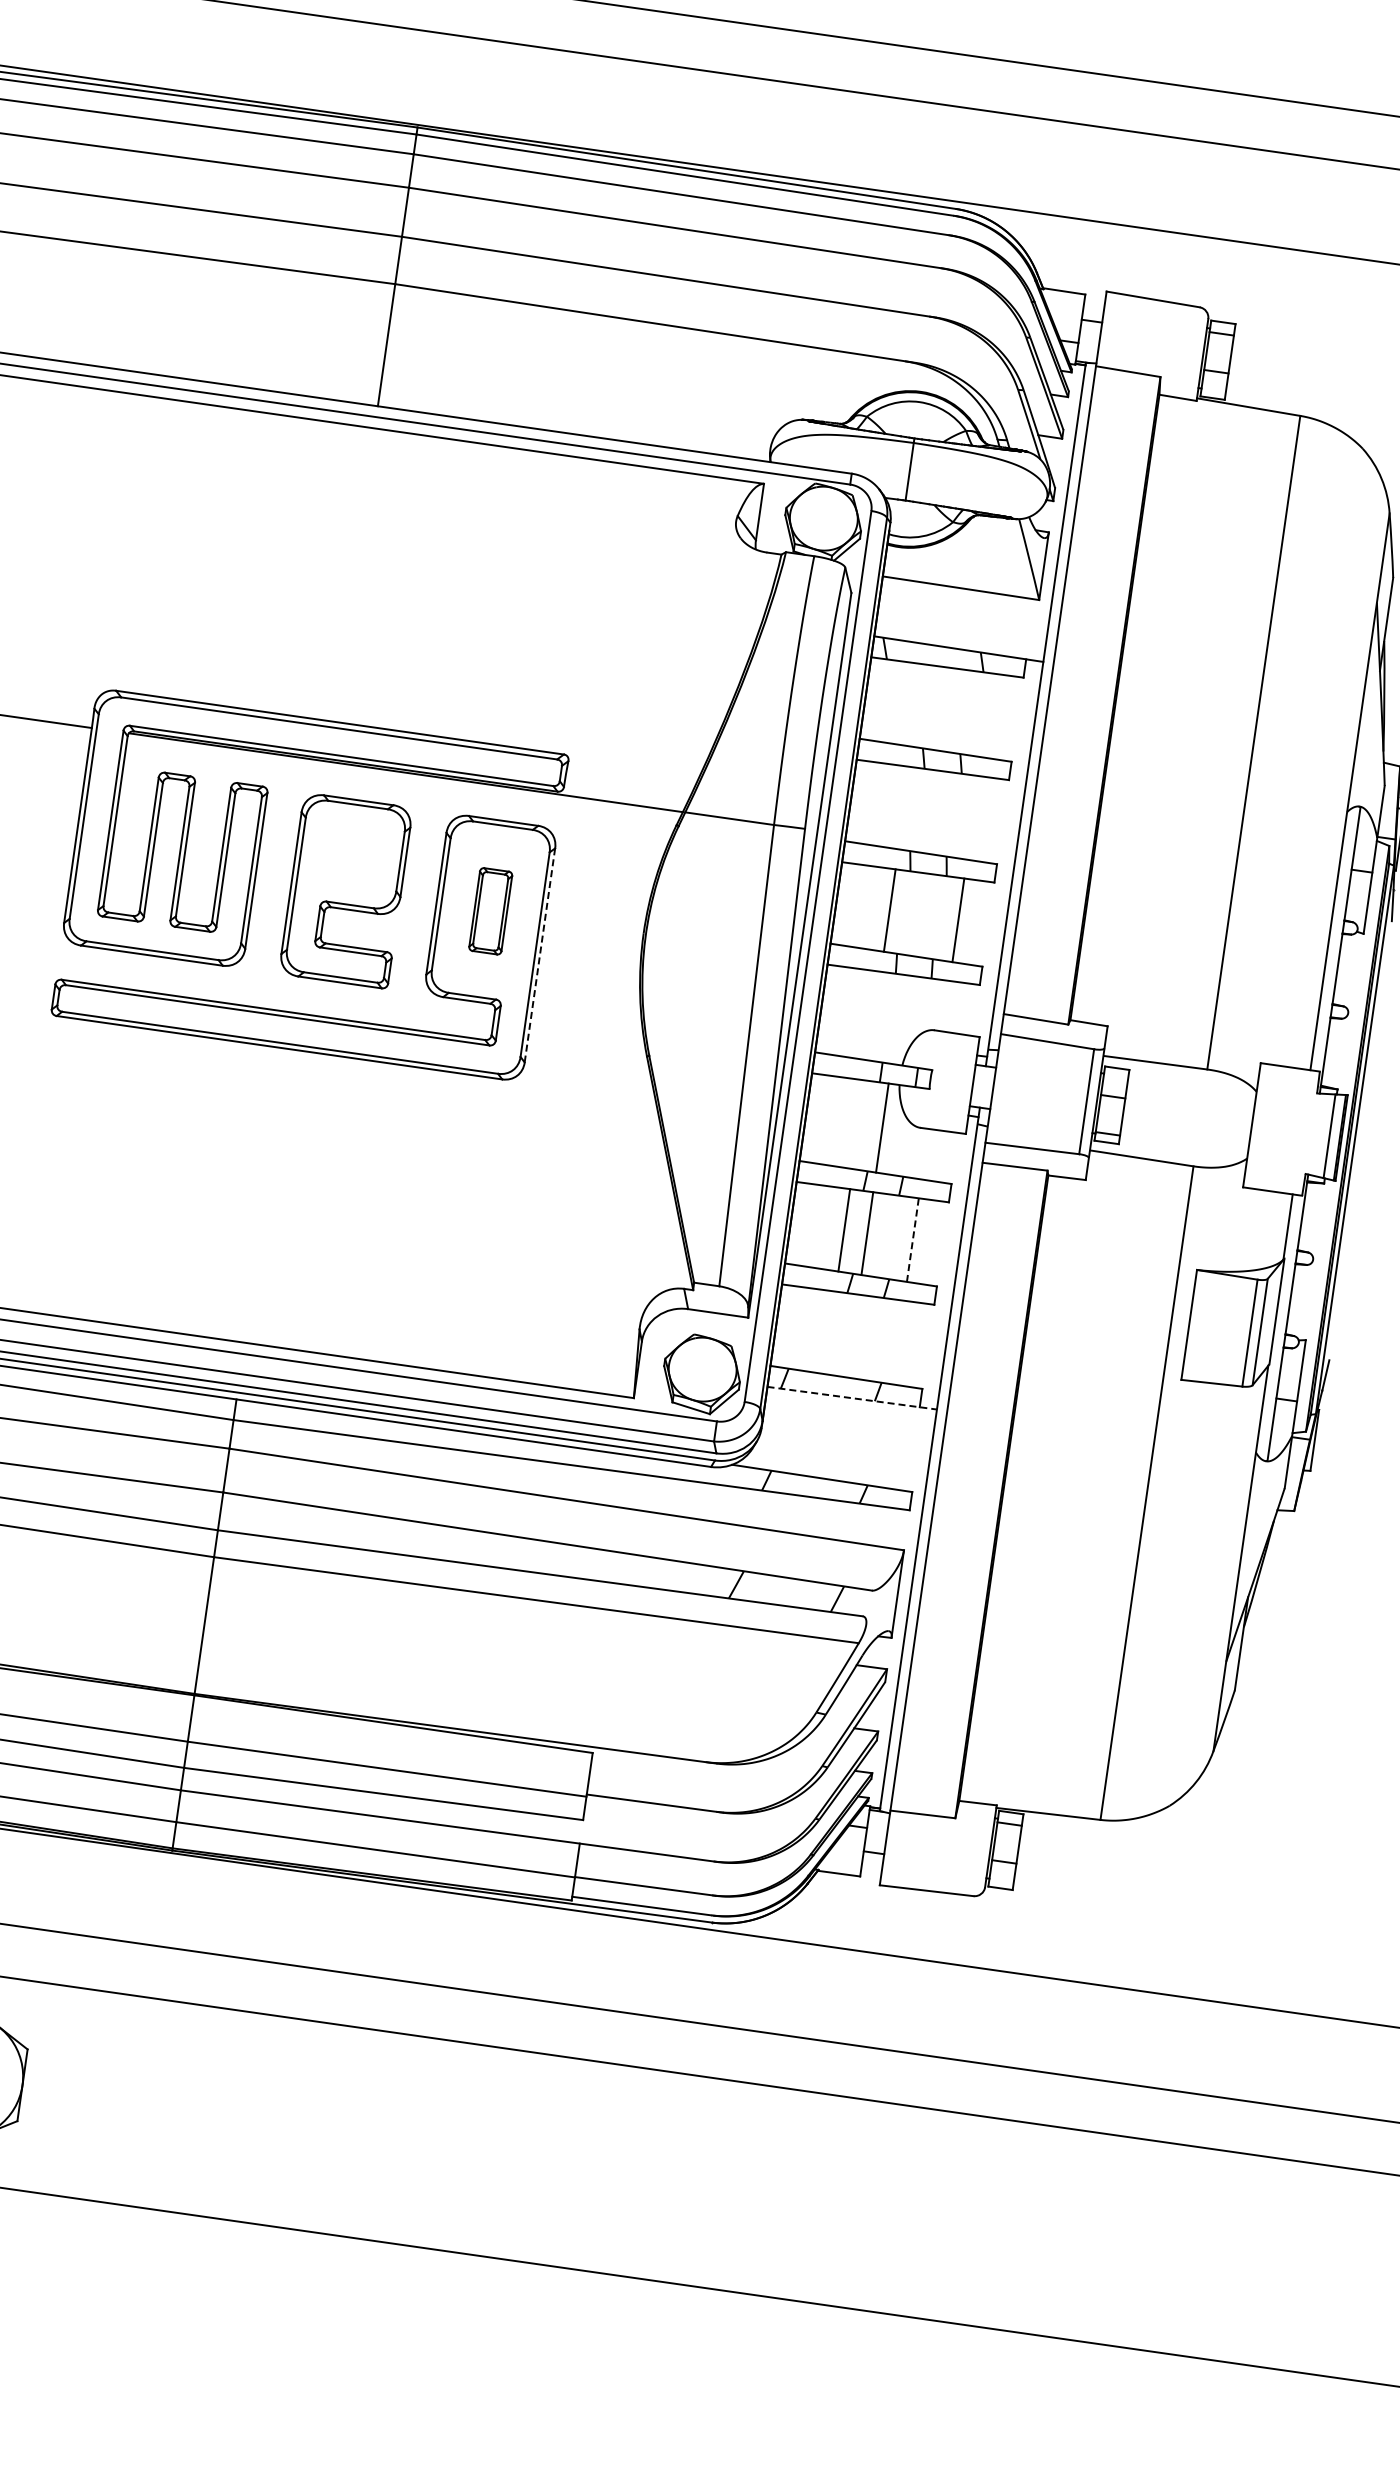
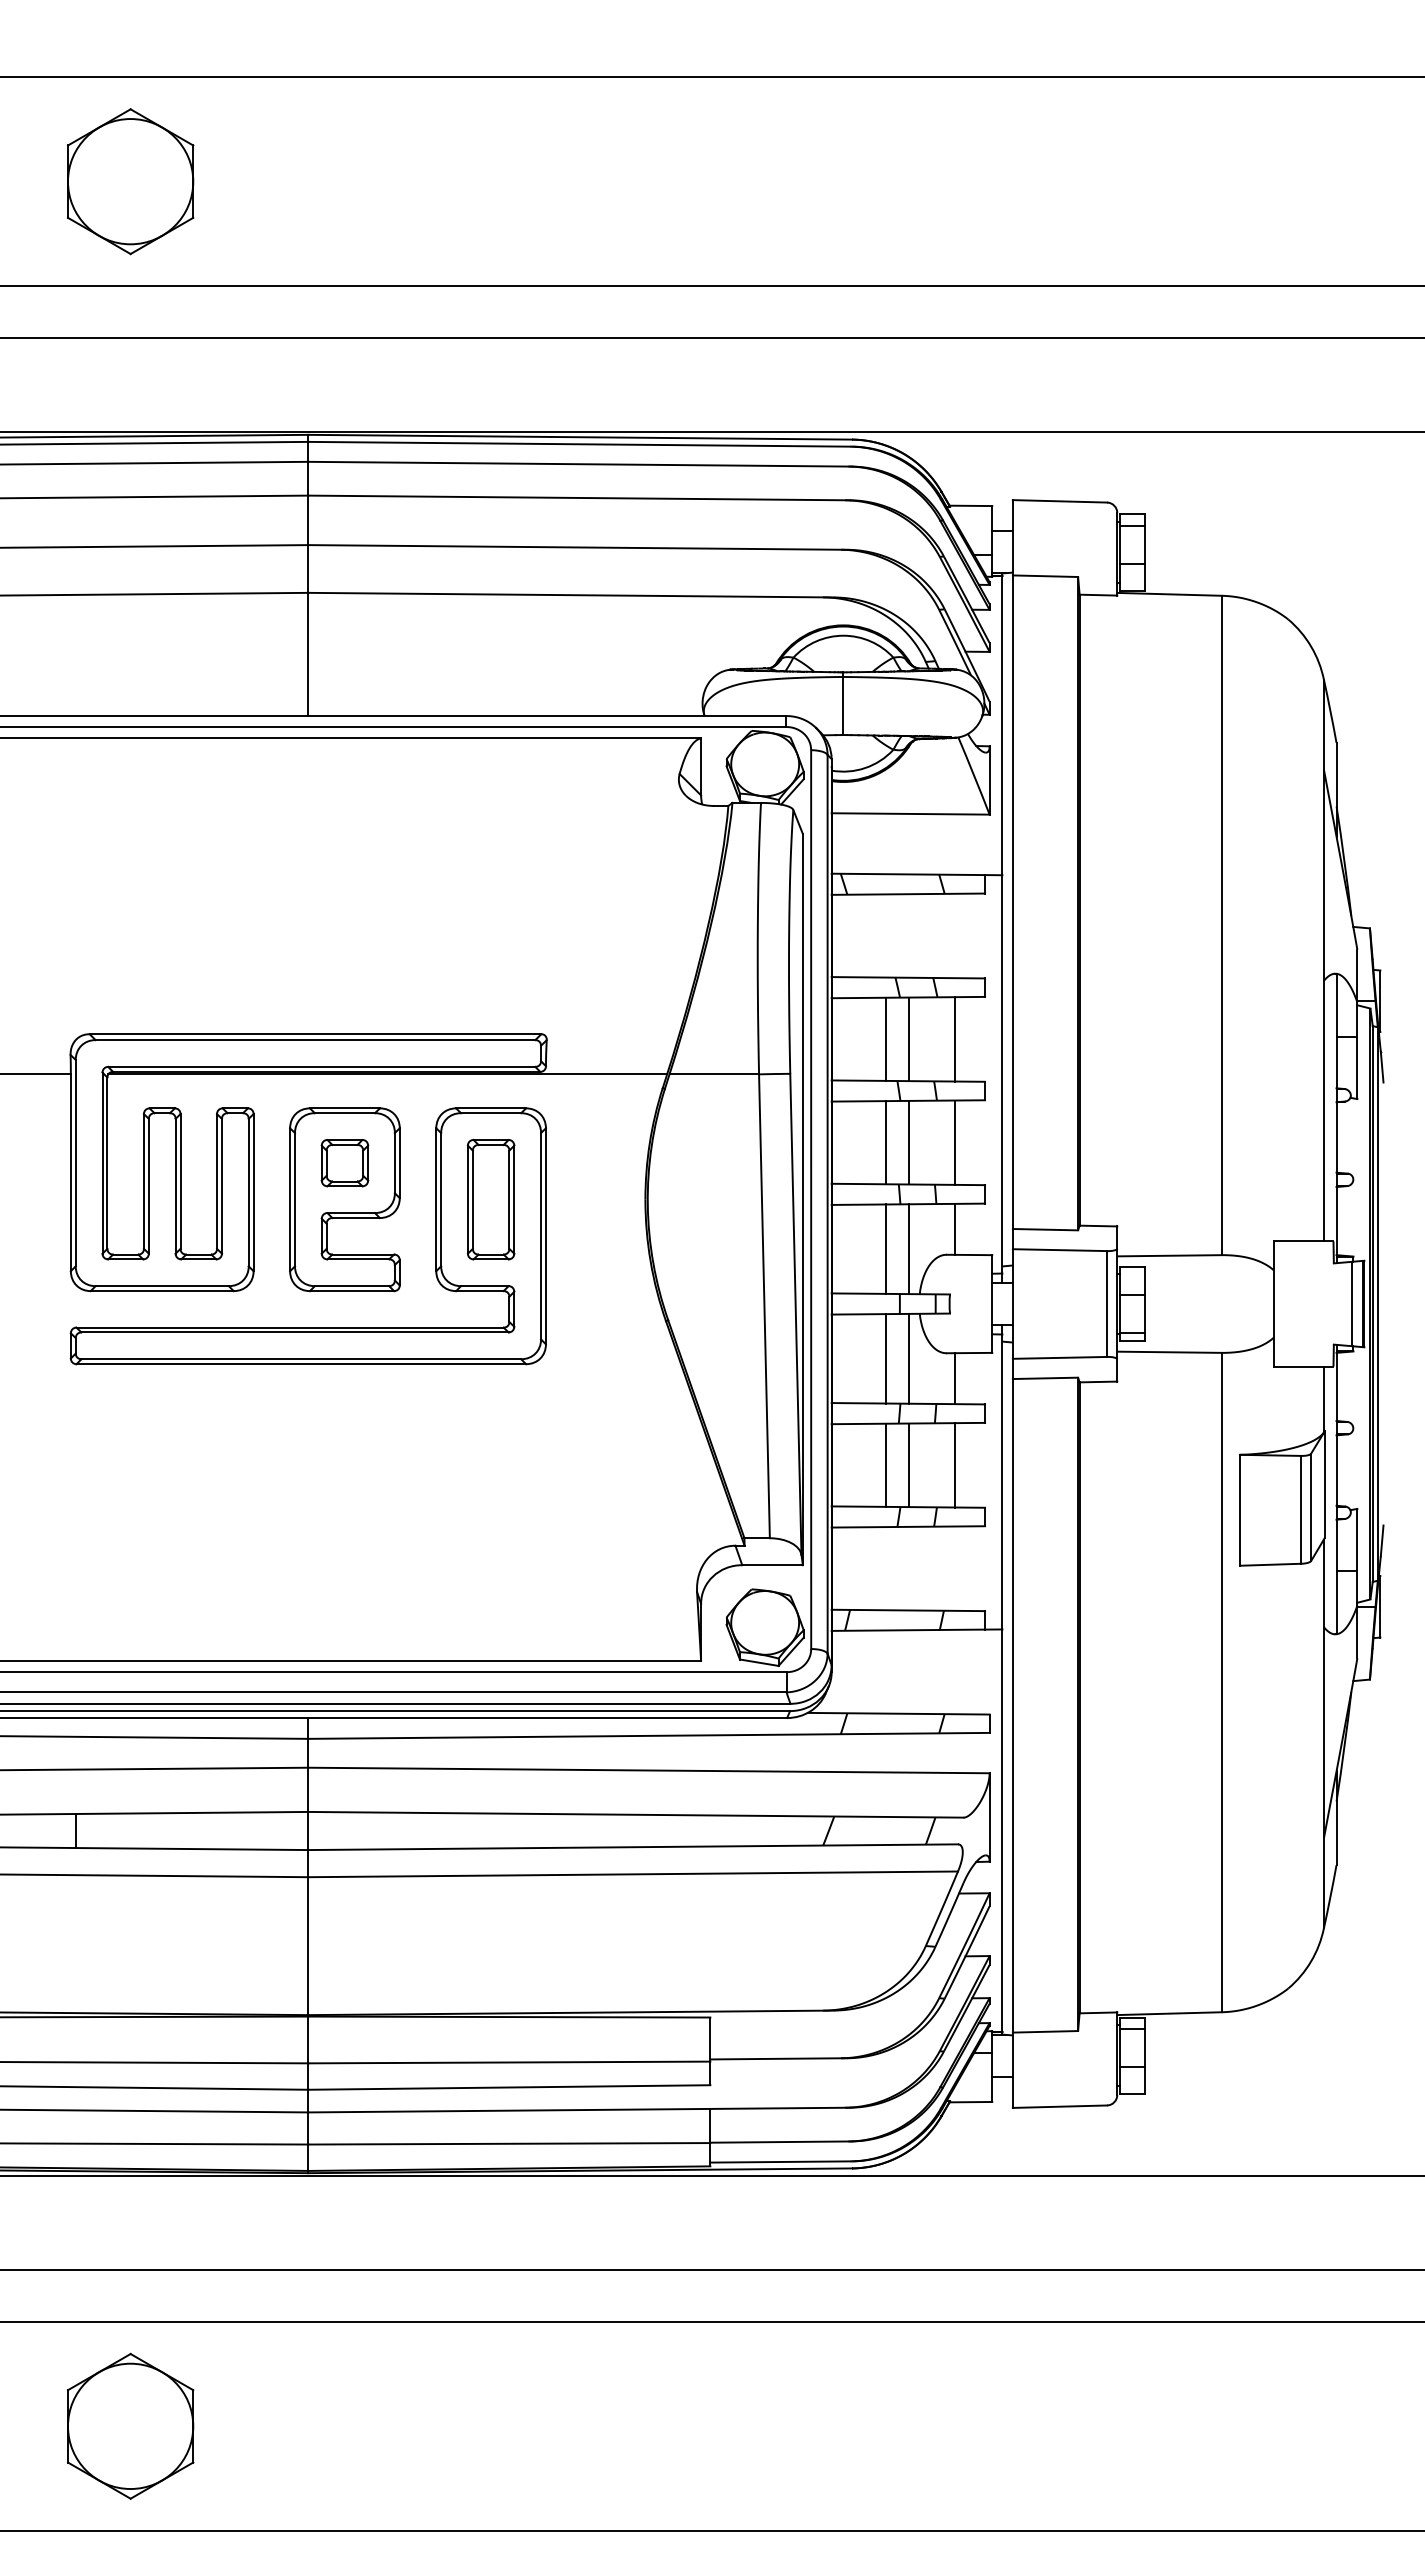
line: (904, 807) -> (885, 1038), added
line: (927, 811) -> (908, 1039), added
line: (972, 818) -> (954, 1039), added
part: (350, 853) -> (344, 1162), added
part: (490, 911) -> (490, 1199), size x1.43
line: (912, 913) -> (908, 1142), added
line: (539, 954) -> (545, 1235), dashed -> solid
line: (946, 1005) -> (954, 1228), added
line: (874, 1015) -> (885, 1248), added
line: (897, 1019) -> (908, 1249), added
line: (859, 1124) -> (885, 1358), added
line: (924, 1154) -> (954, 1378), added
line: (912, 1239) -> (954, 1464), dashed -> solid
line: (852, 1398) -> (917, 1630), dashed -> solid

